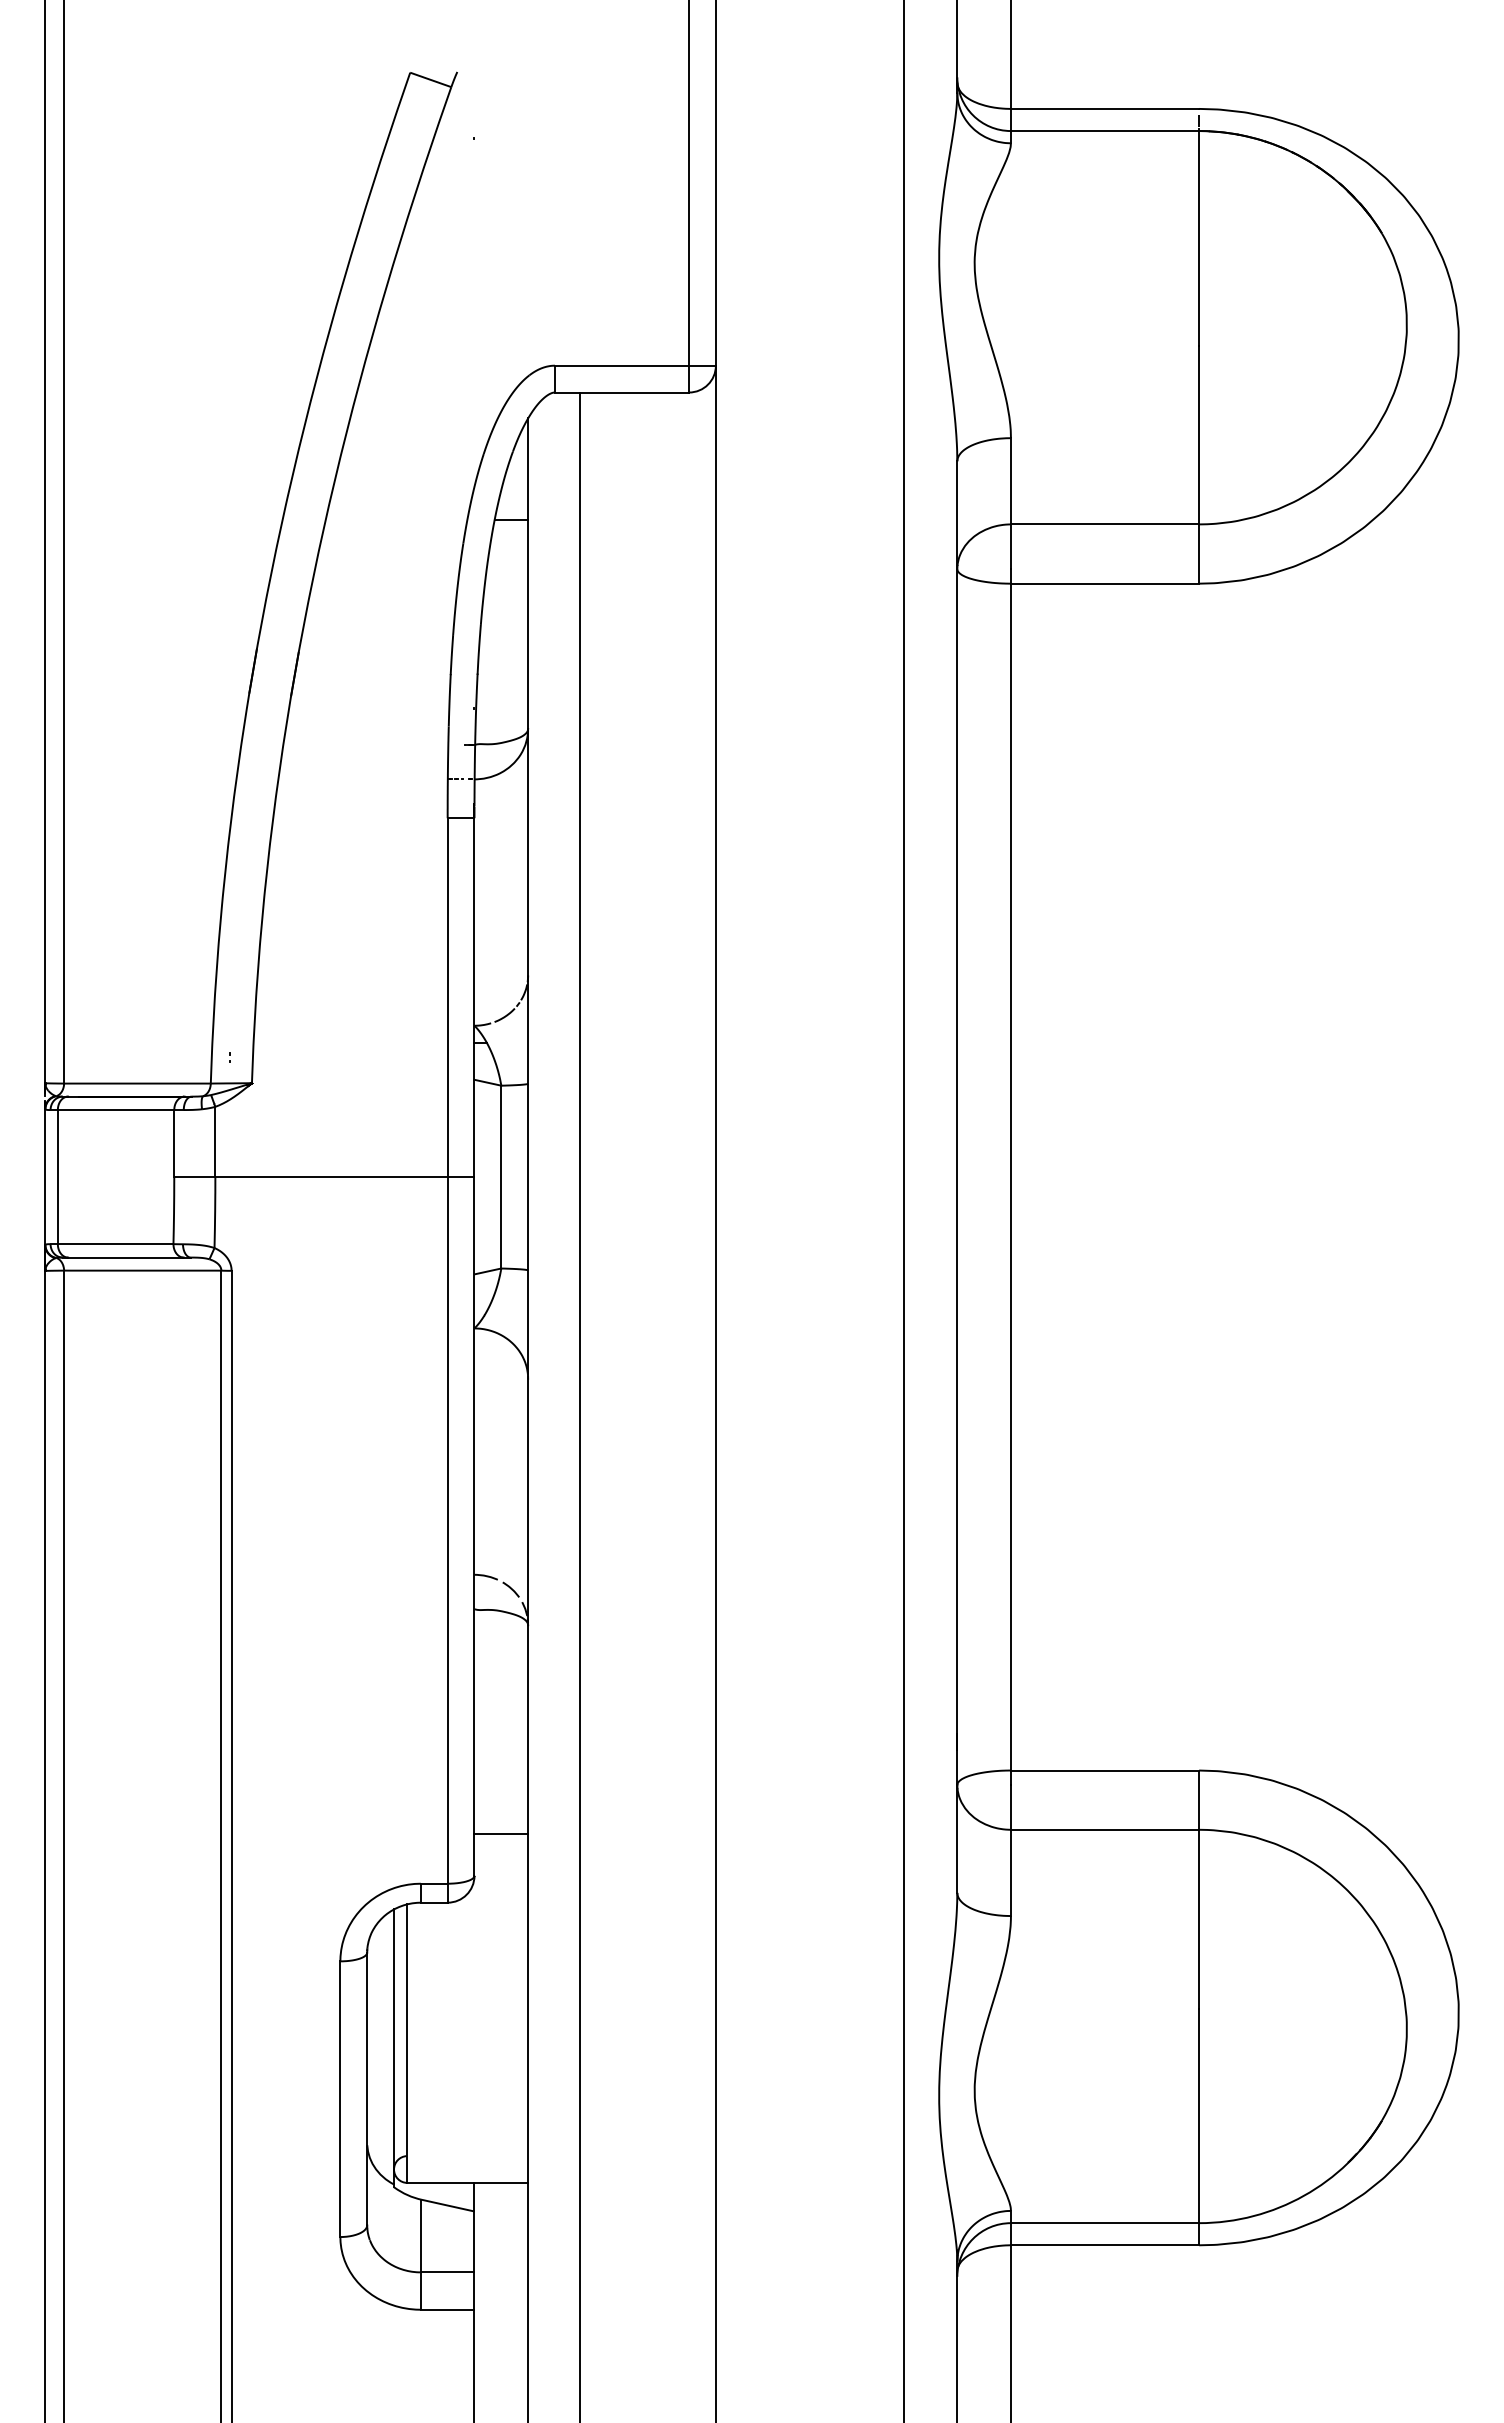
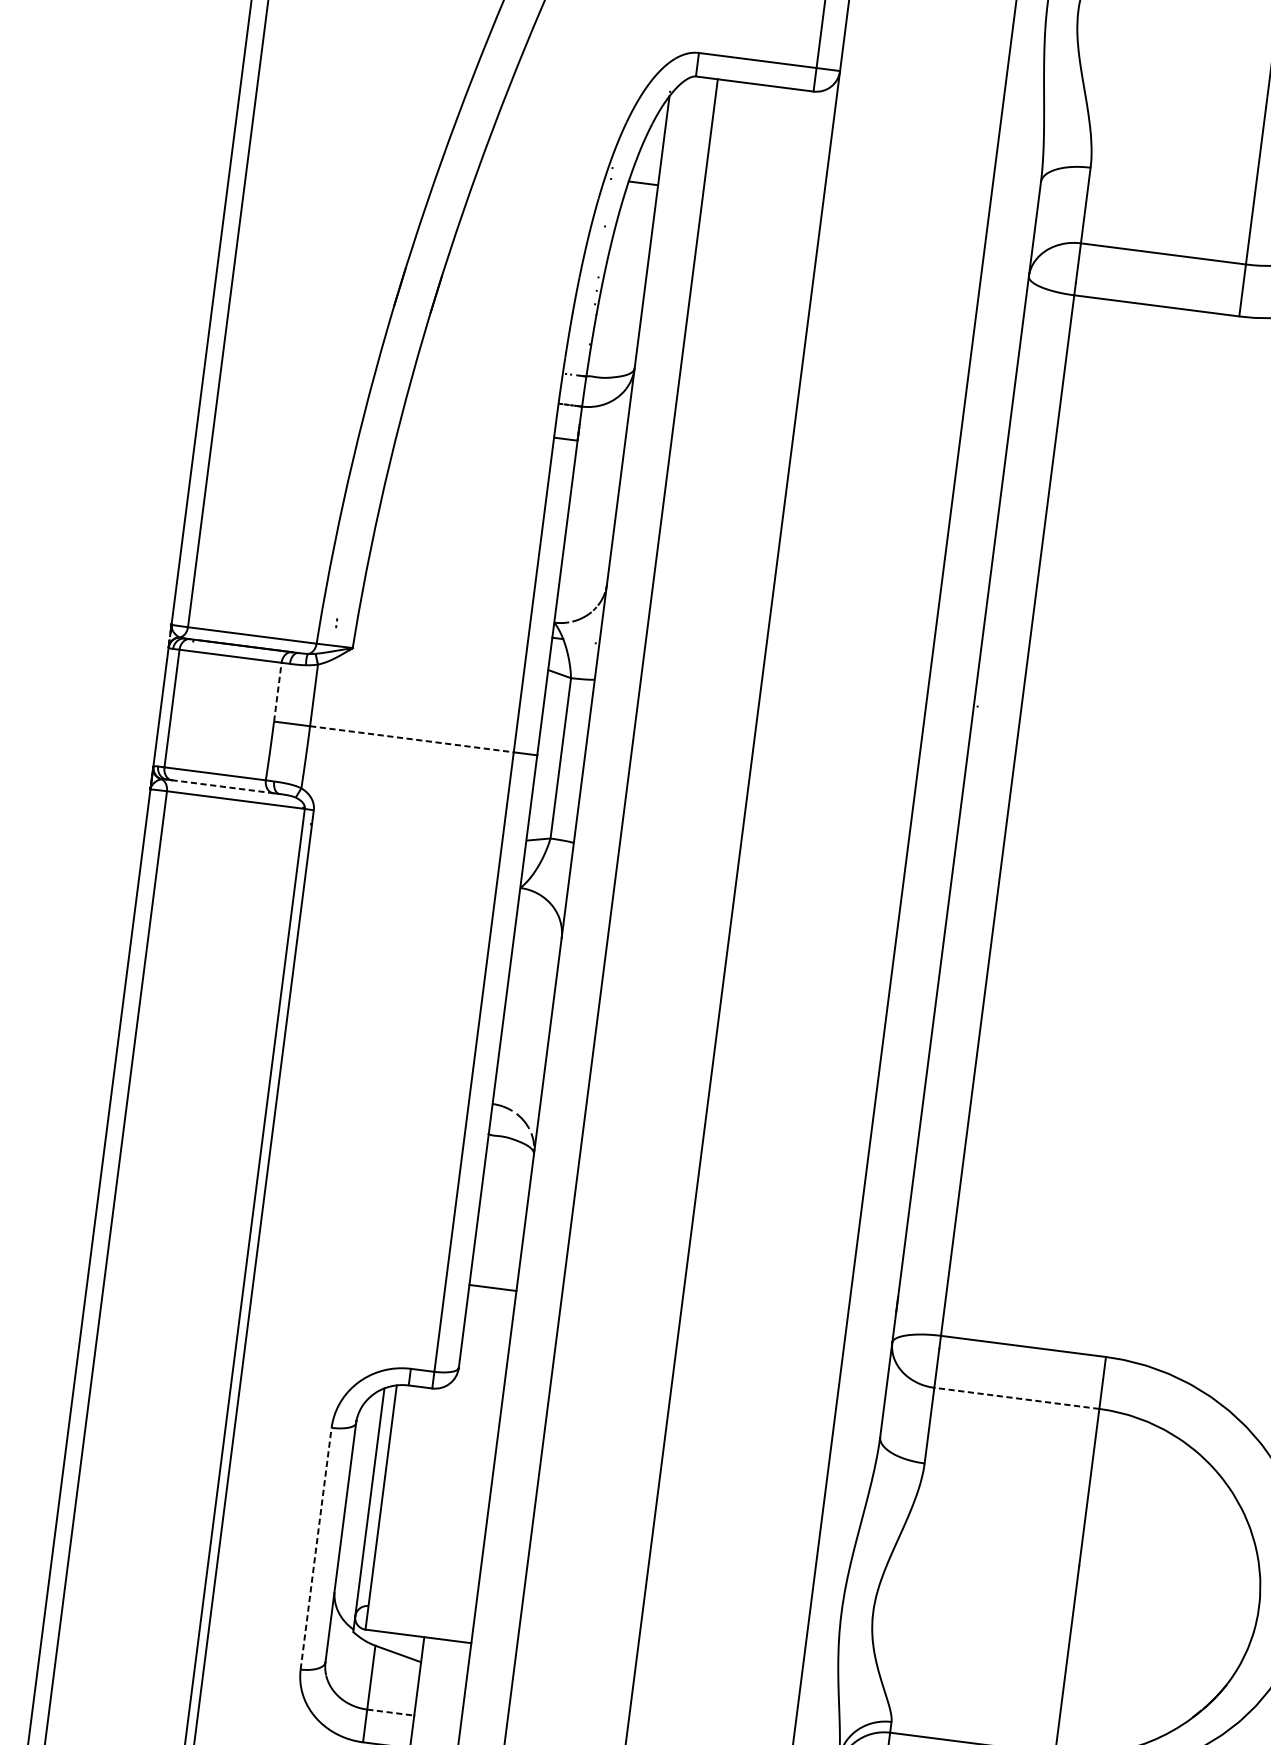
line: (174, 1143) -> (278, 692), solid -> dashed
line: (332, 1177) -> (412, 739), solid -> dashed
line: (125, 1257) -> (222, 786), solid -> dashed
line: (1104, 1829) -> (1016, 1398), solid -> dashed
line: (501, 1834) -> (493, 1288), moved
line: (340, 2099) -> (316, 1548), solid -> dashed
line: (447, 2272) -> (390, 1712), solid -> dashed

